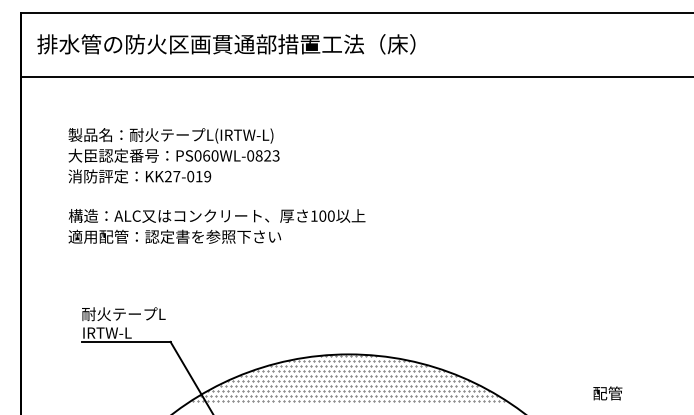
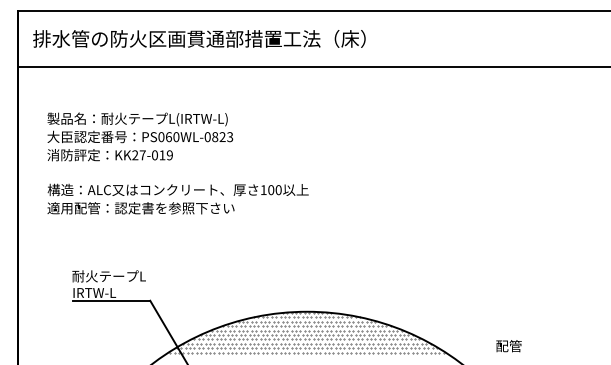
text: (216, 185) -> (177, 163), moved
text: (607, 393) -> (508, 346), moved

